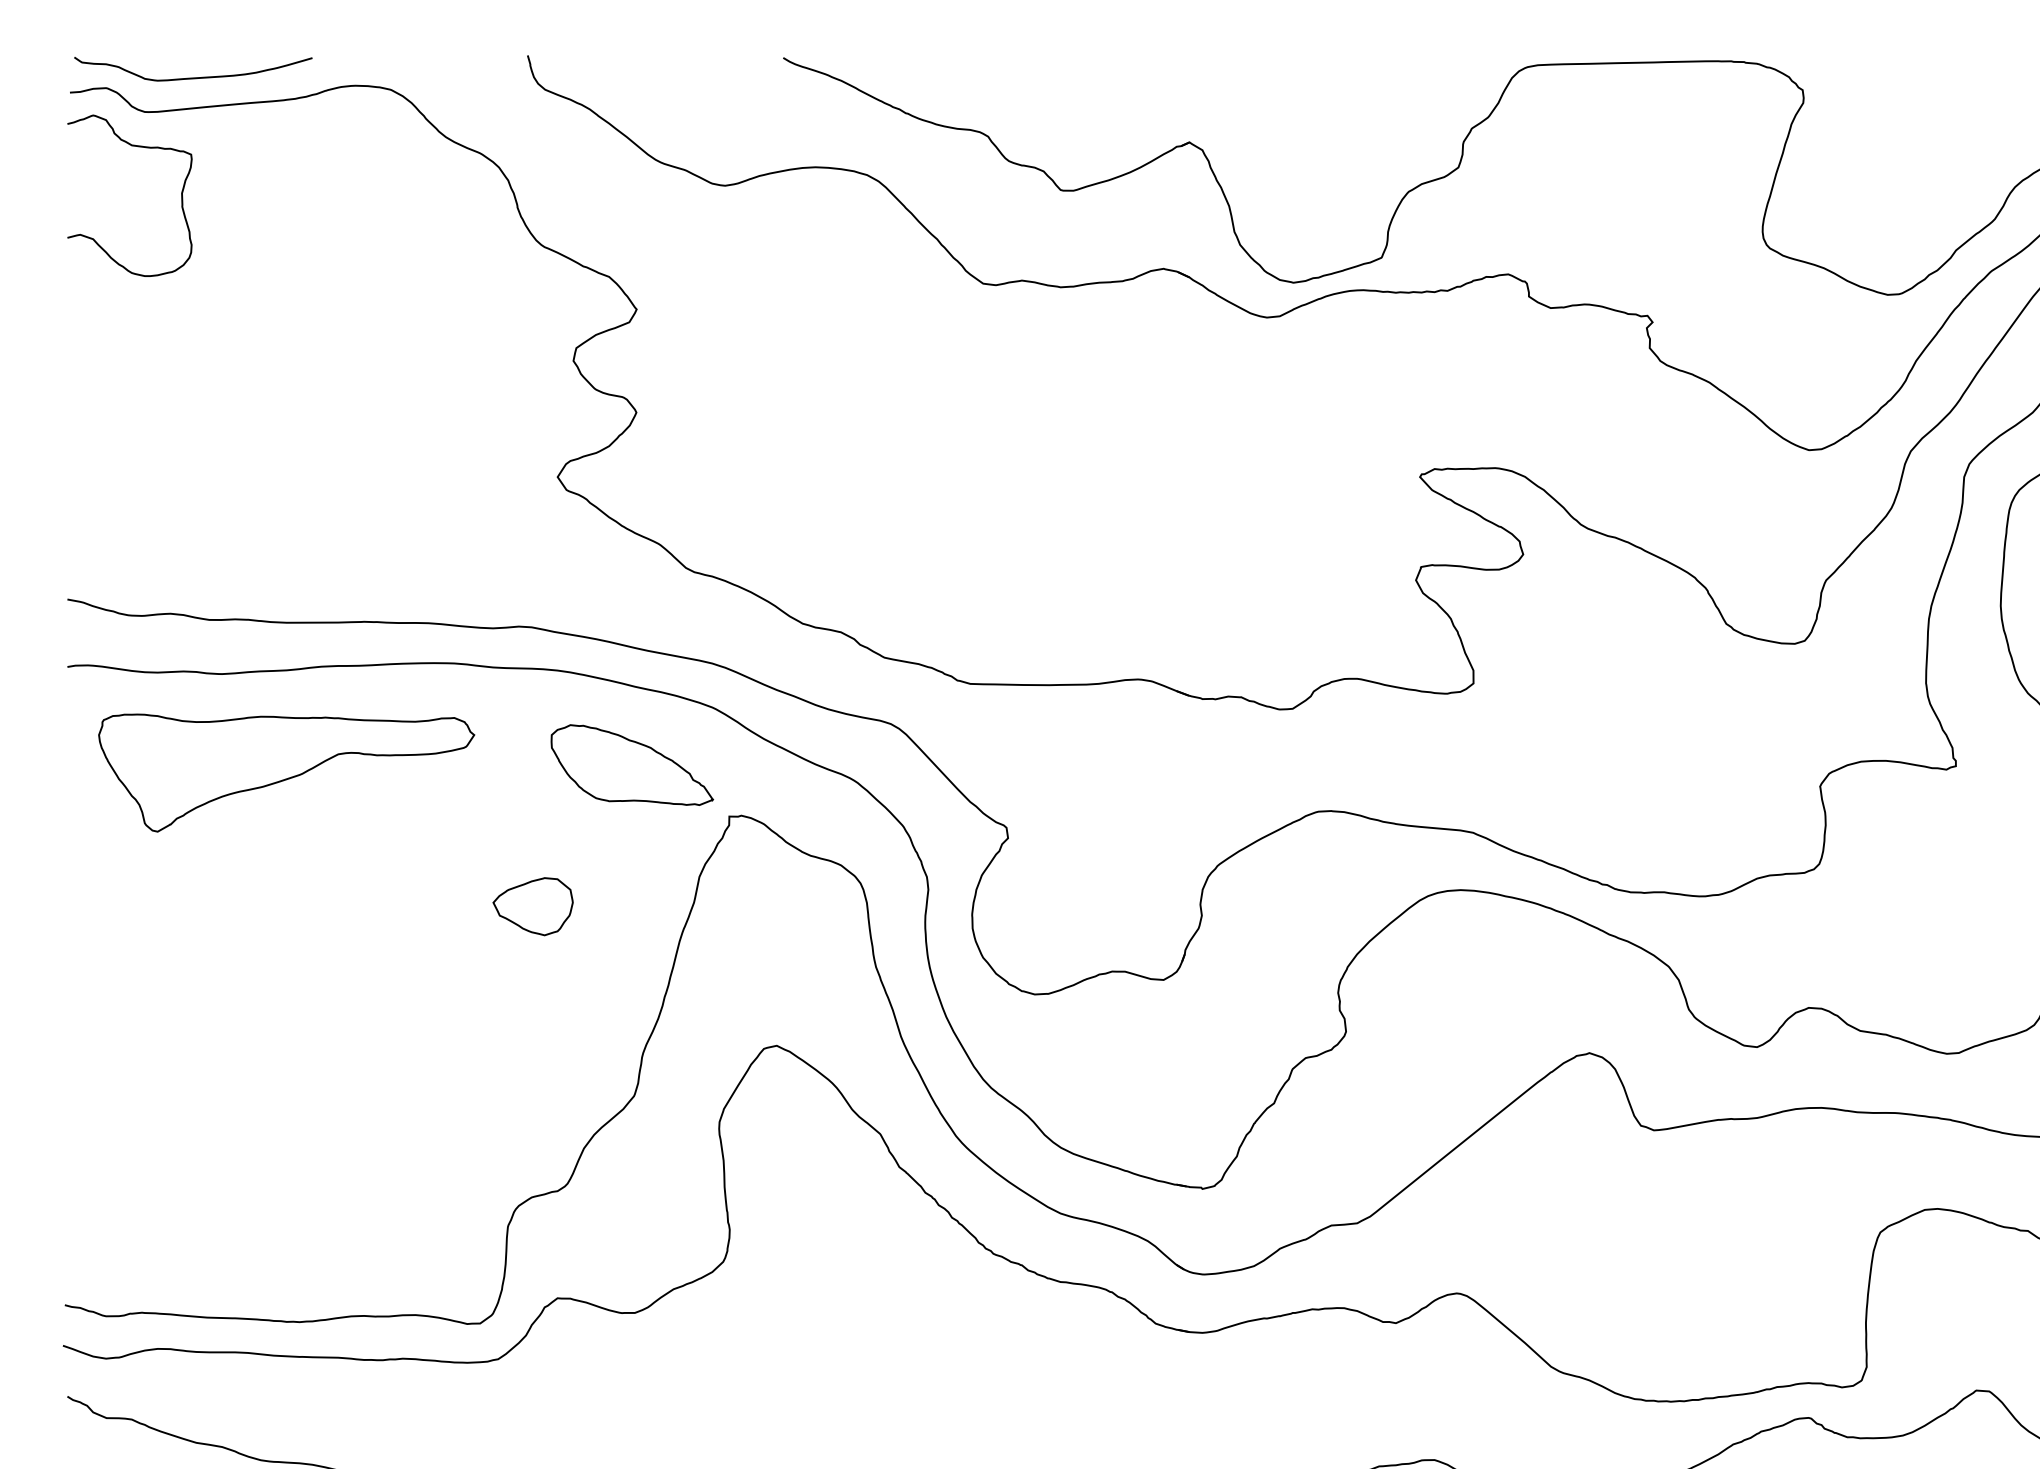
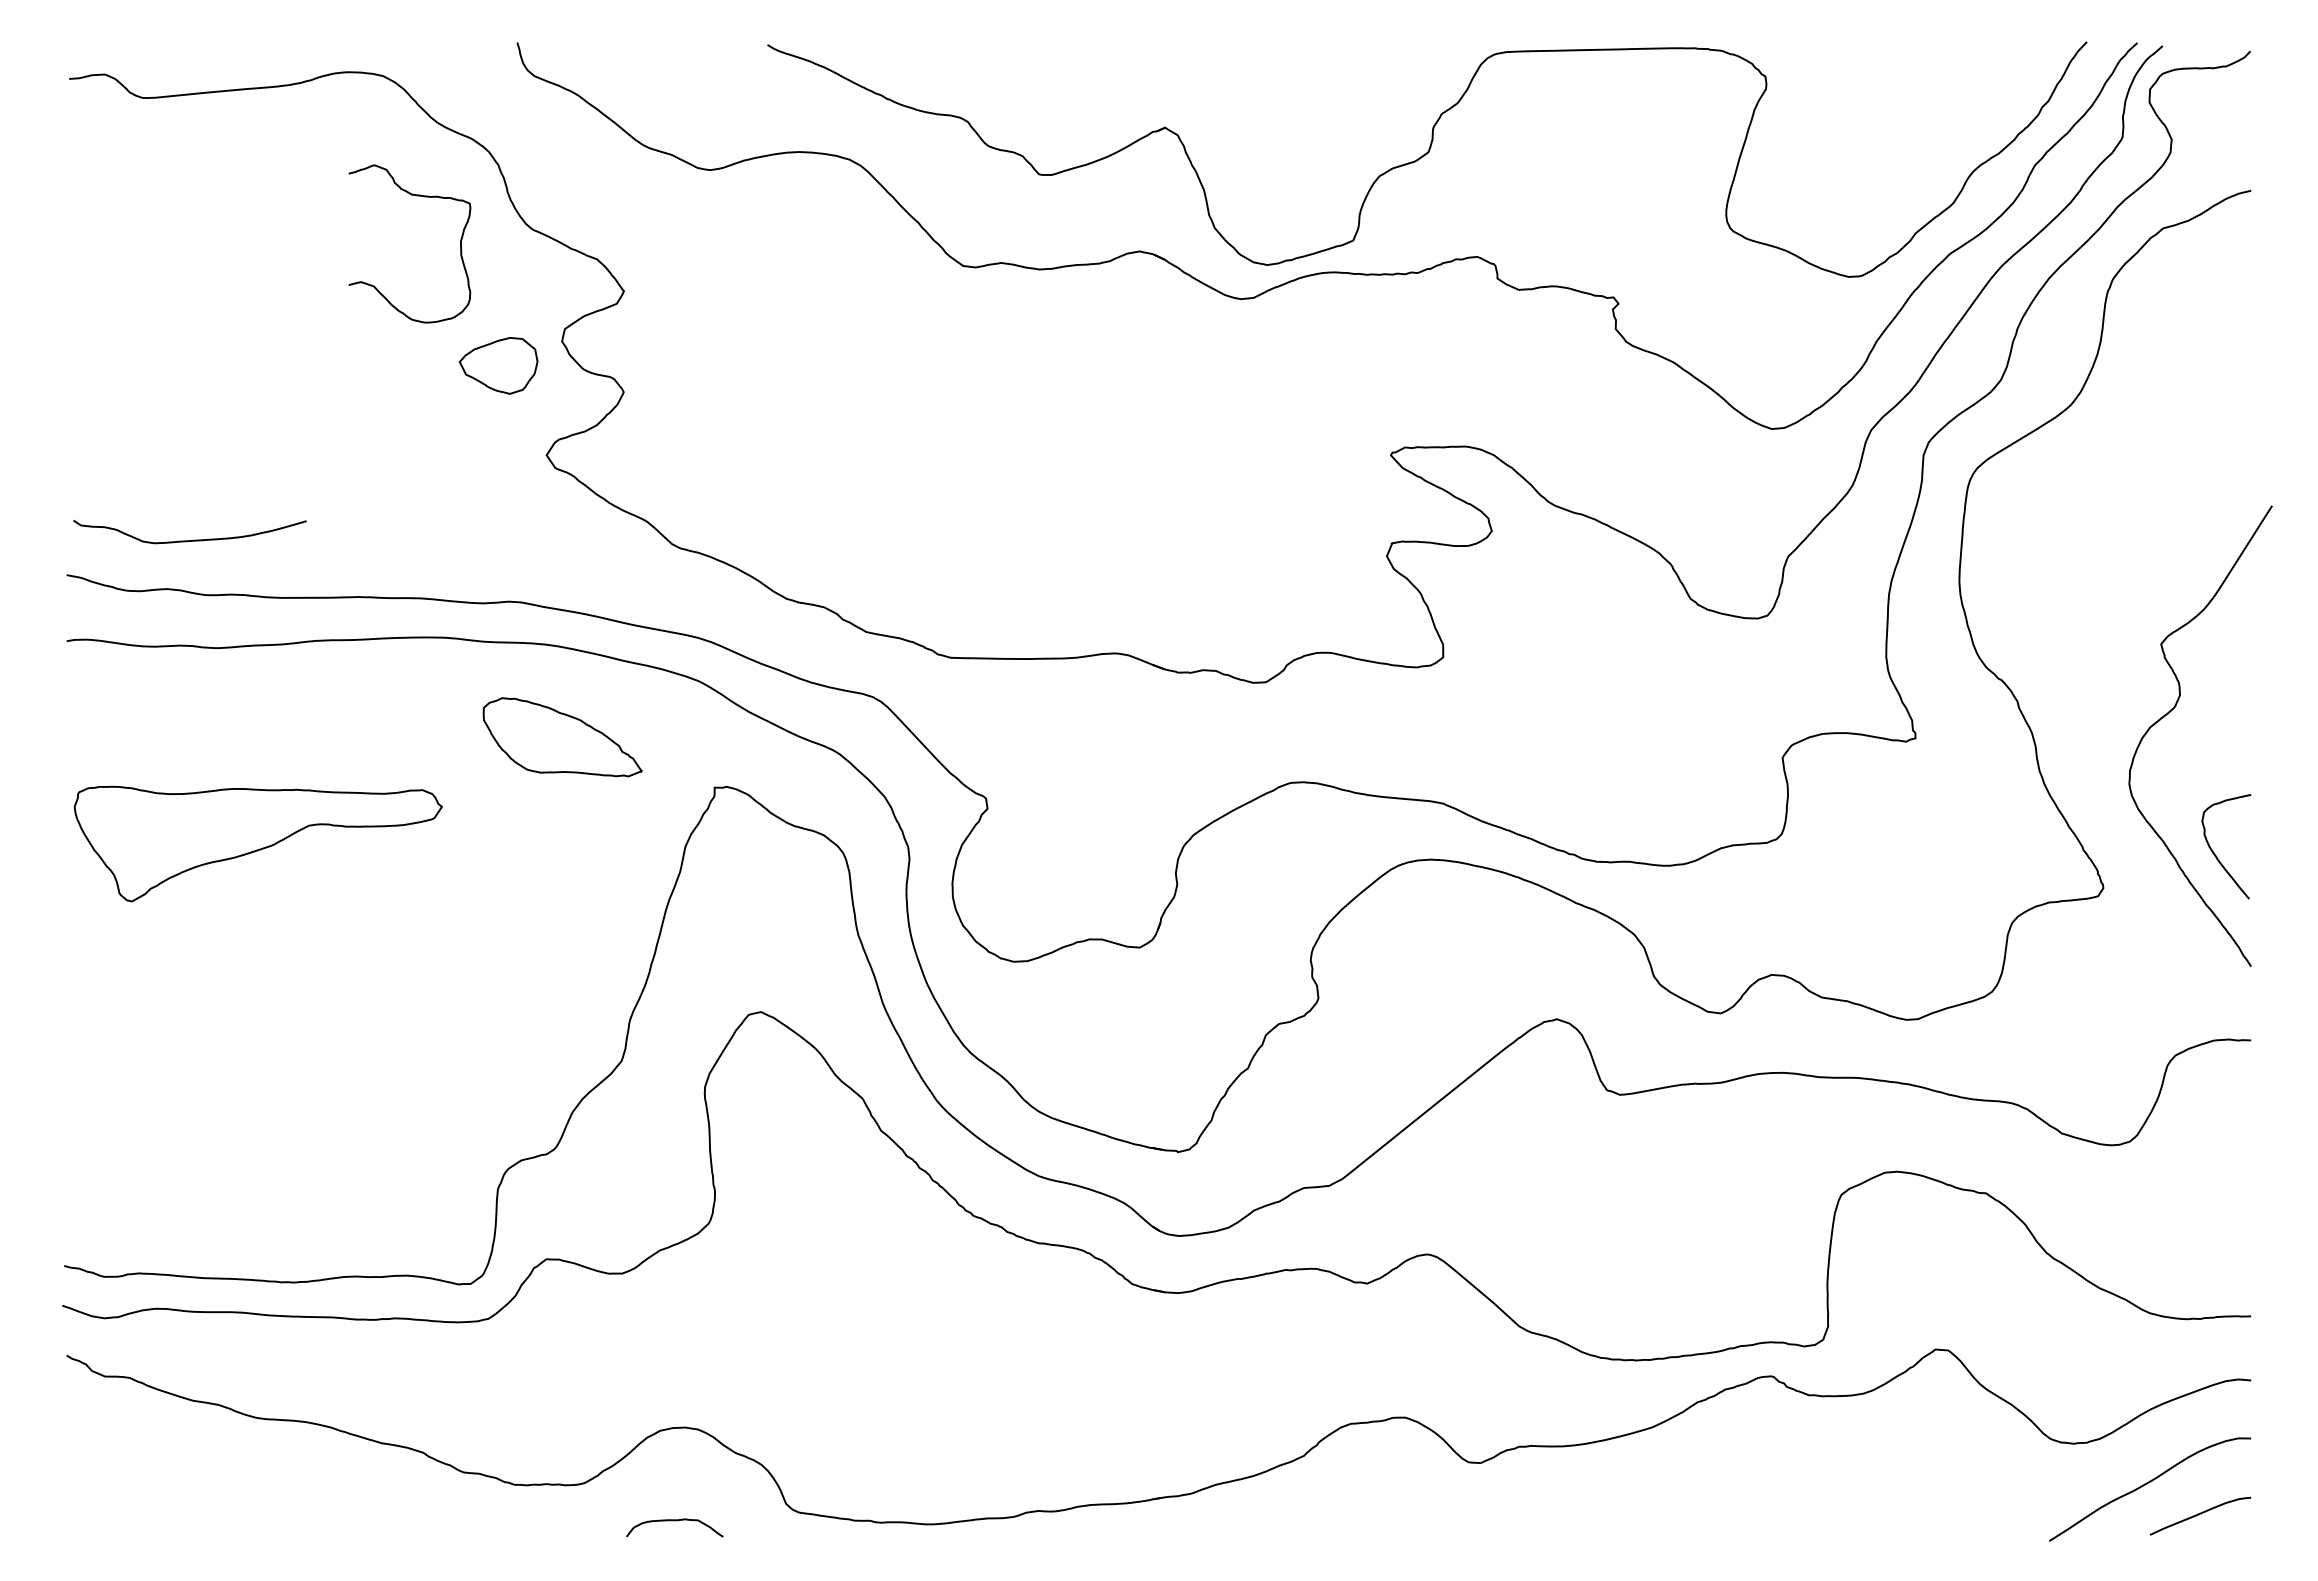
curve: (196, 76) -> (193, 539), moved
curve: (136, 147) -> (416, 196), moved
part: (632, 765) -> (562, 737), moved
part: (285, 772) -> (257, 843), moved
part: (533, 906) -> (498, 365), moved

